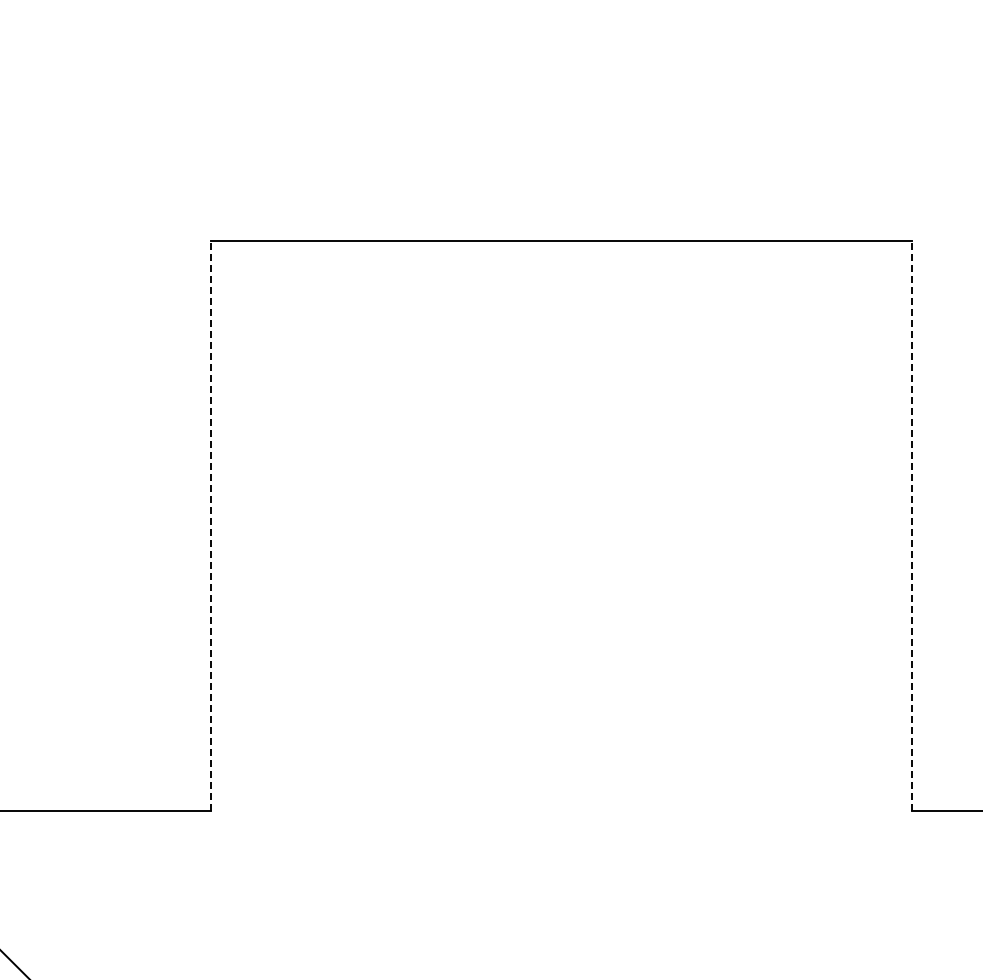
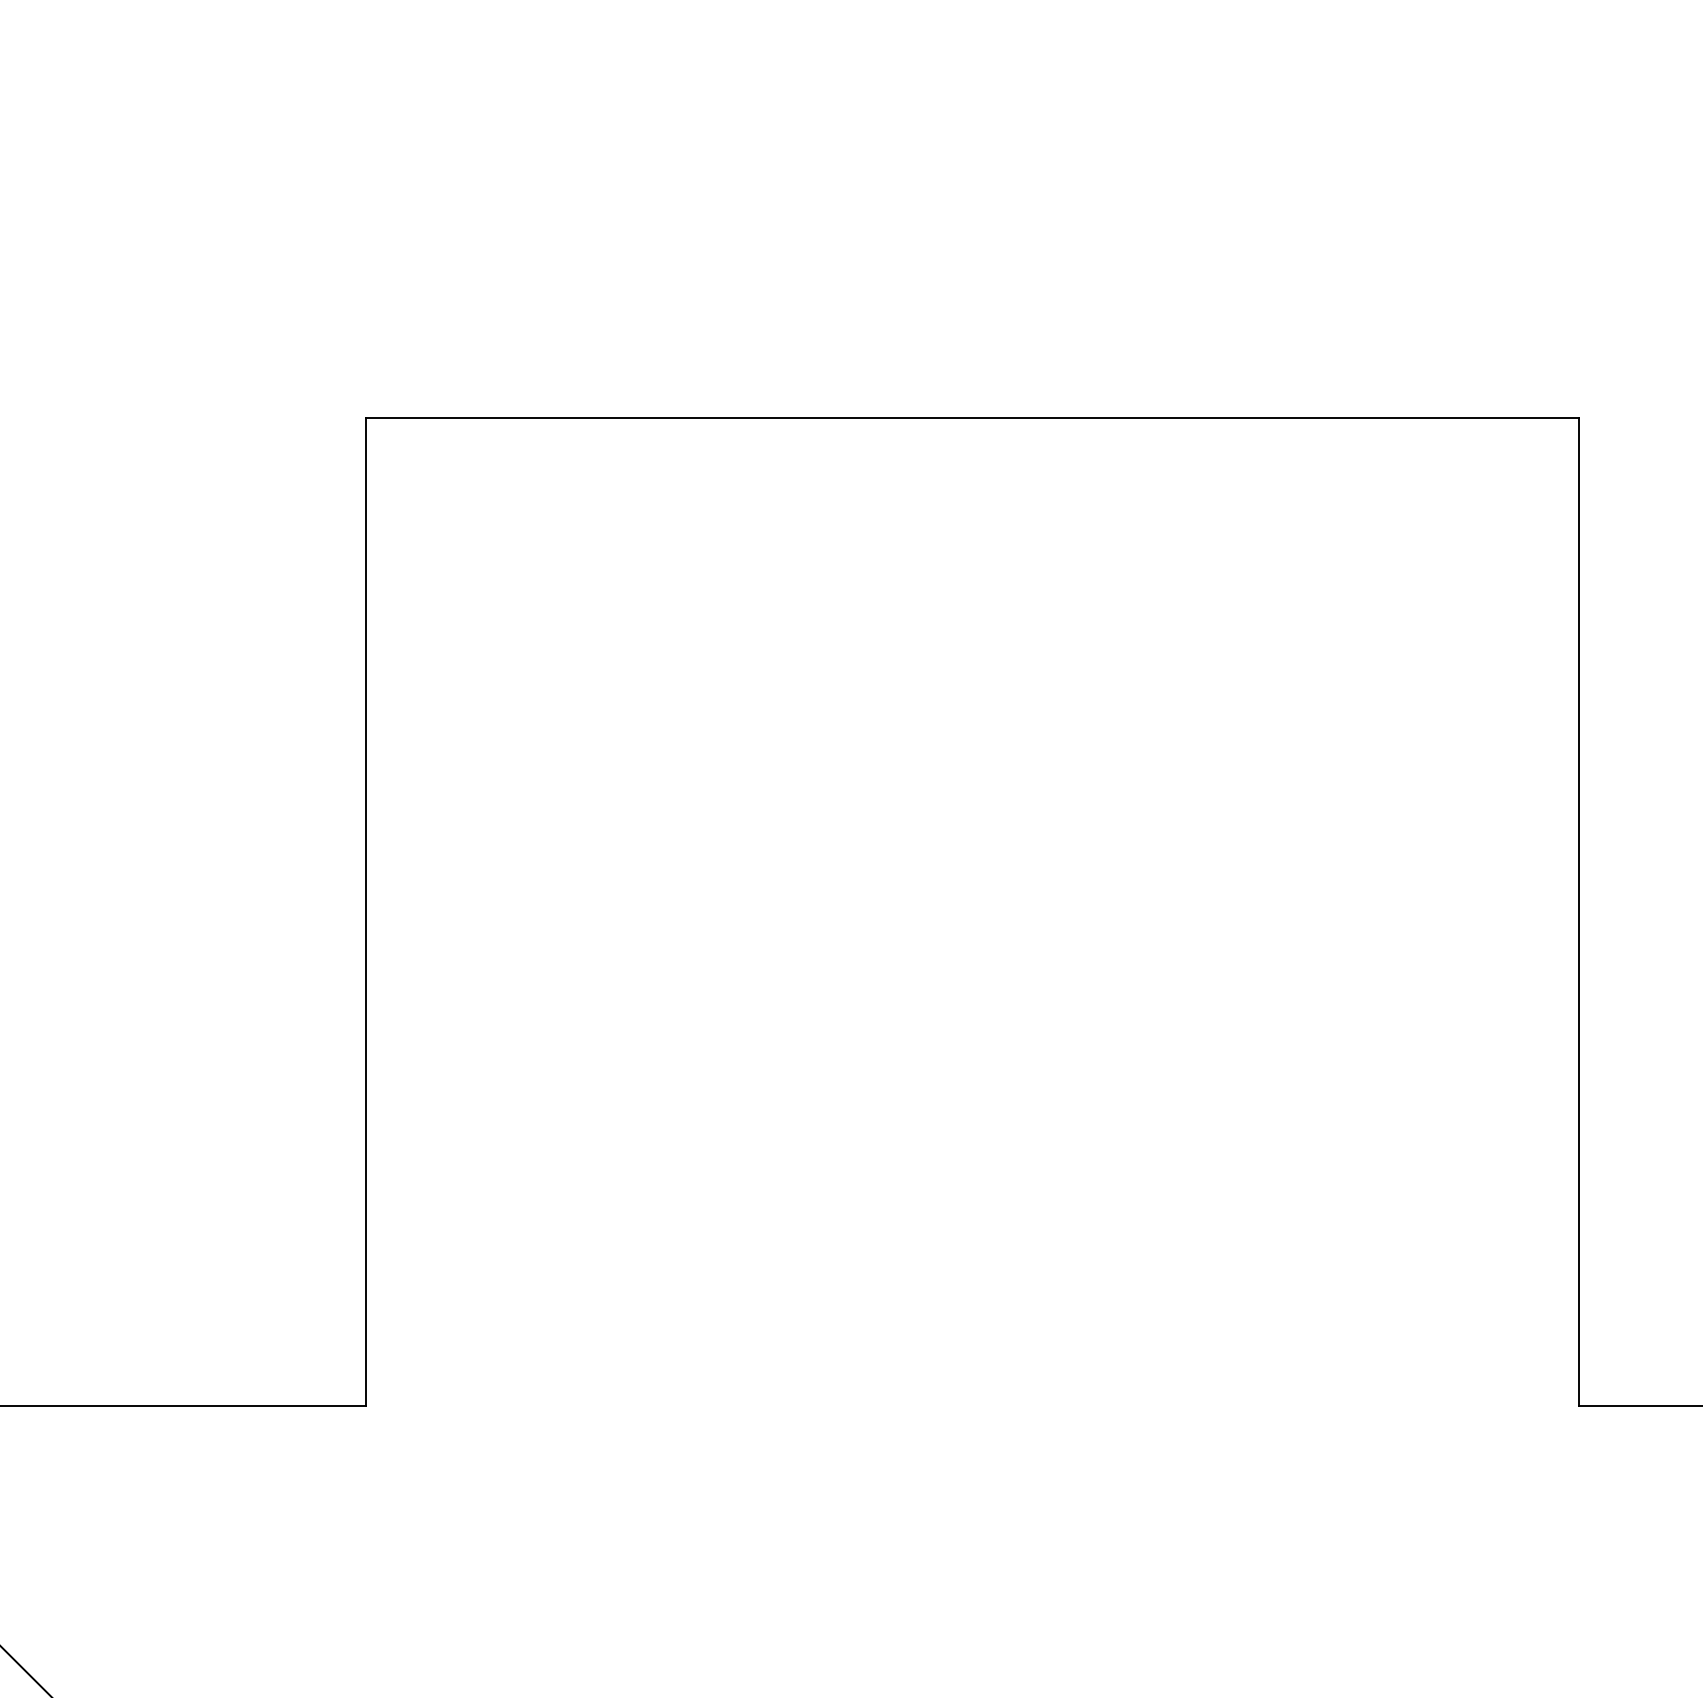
line: (211, 526) -> (366, 912), dashed -> solid
line: (911, 526) -> (1579, 912), dashed -> solid

